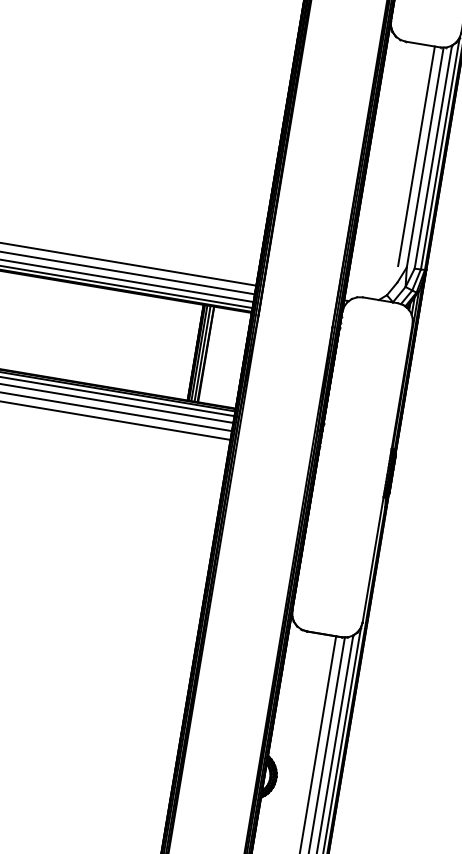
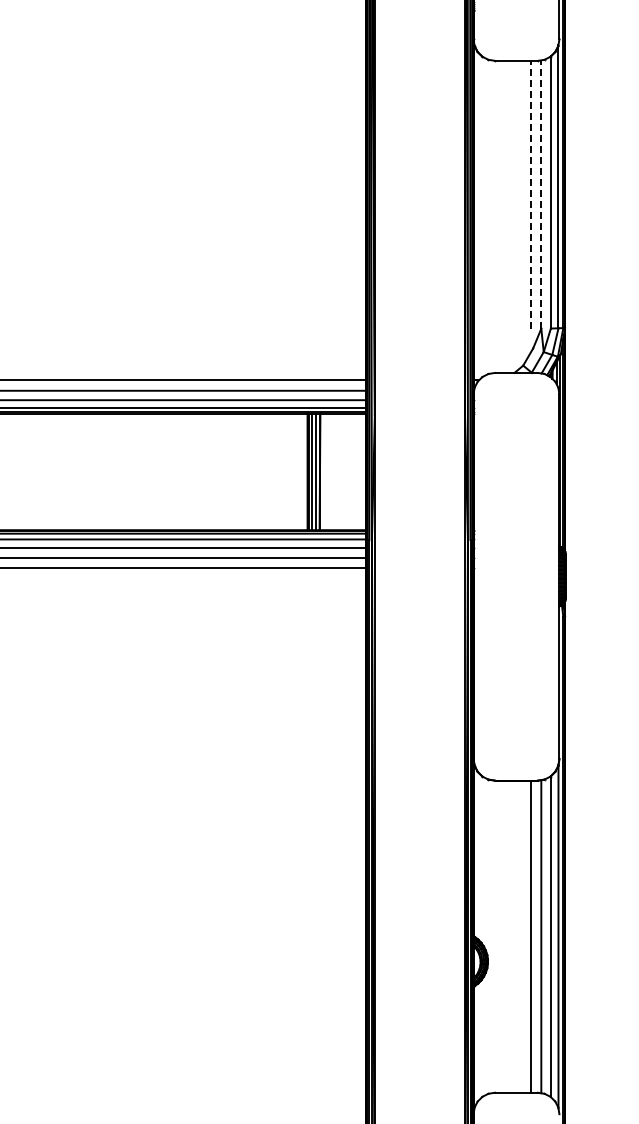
line: (416, 156) -> (530, 194), solid -> dashed
line: (425, 157) -> (541, 194), solid -> dashed

